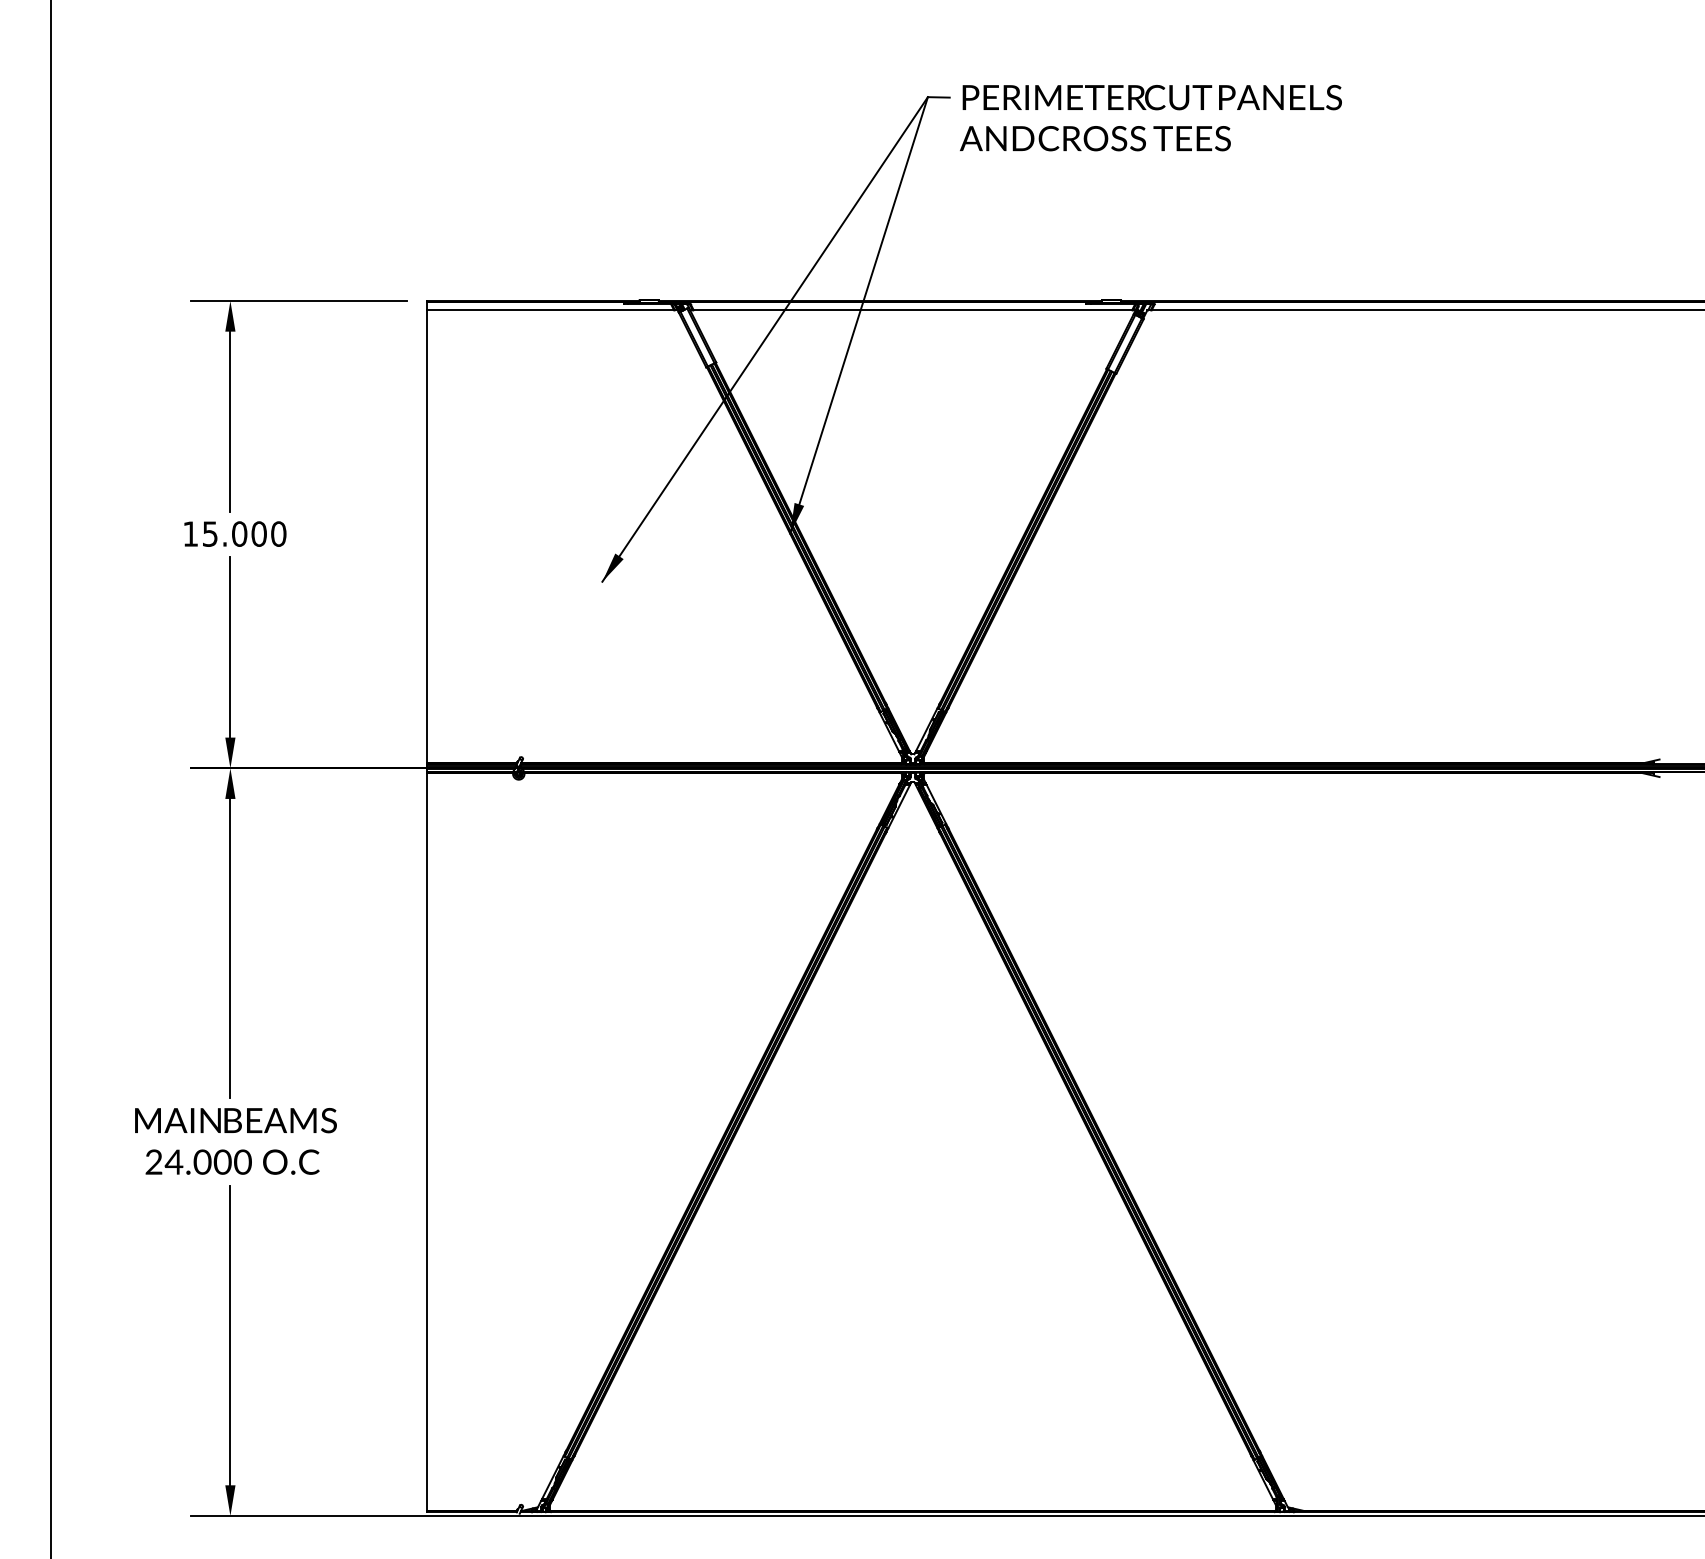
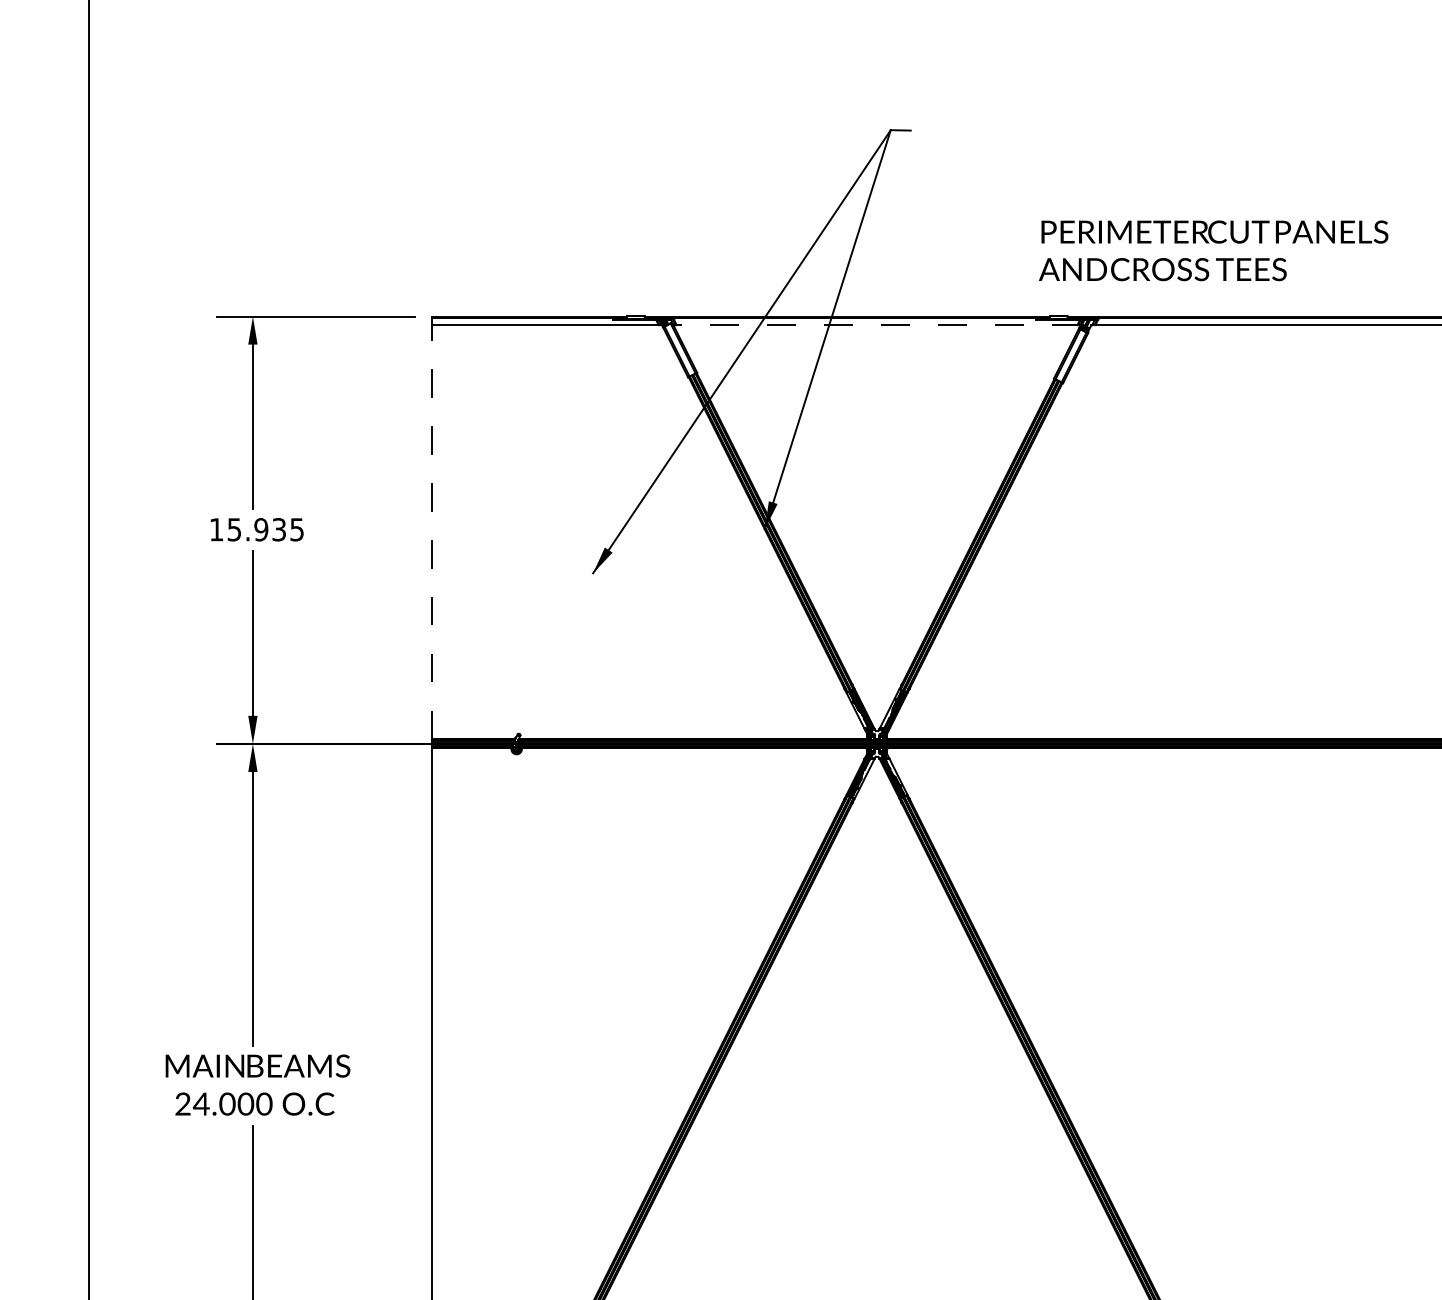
text: (1150, 118) -> (1213, 251), moved
line: (912, 310) -> (876, 325), solid -> dashed
text: (258, 533) -> (278, 529), 15.000 -> 15.935
line: (426, 536) -> (432, 531), solid -> dashed

